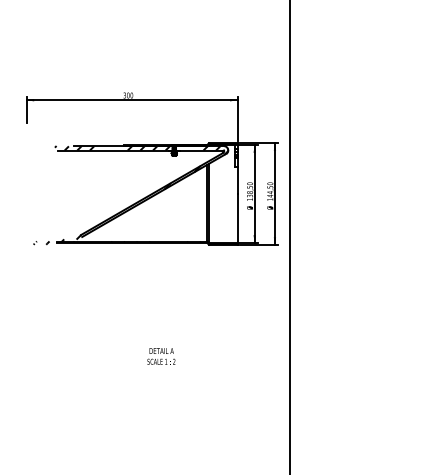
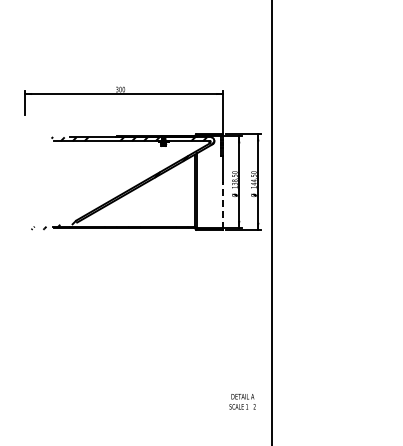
line: (237, 217) -> (223, 204), solid -> dashed
text: (161, 356) -> (242, 401), moved

